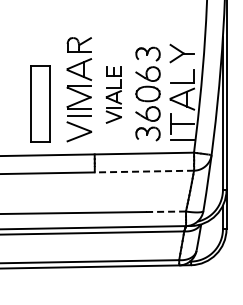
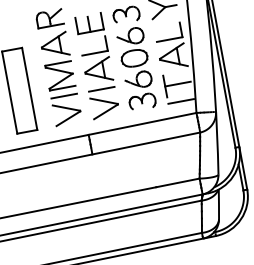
part: (113, 94) -> (97, 65), size x1.67
line: (144, 171) -> (146, 143), dashed -> solid
line: (166, 211) -> (178, 182), dashed -> solid

